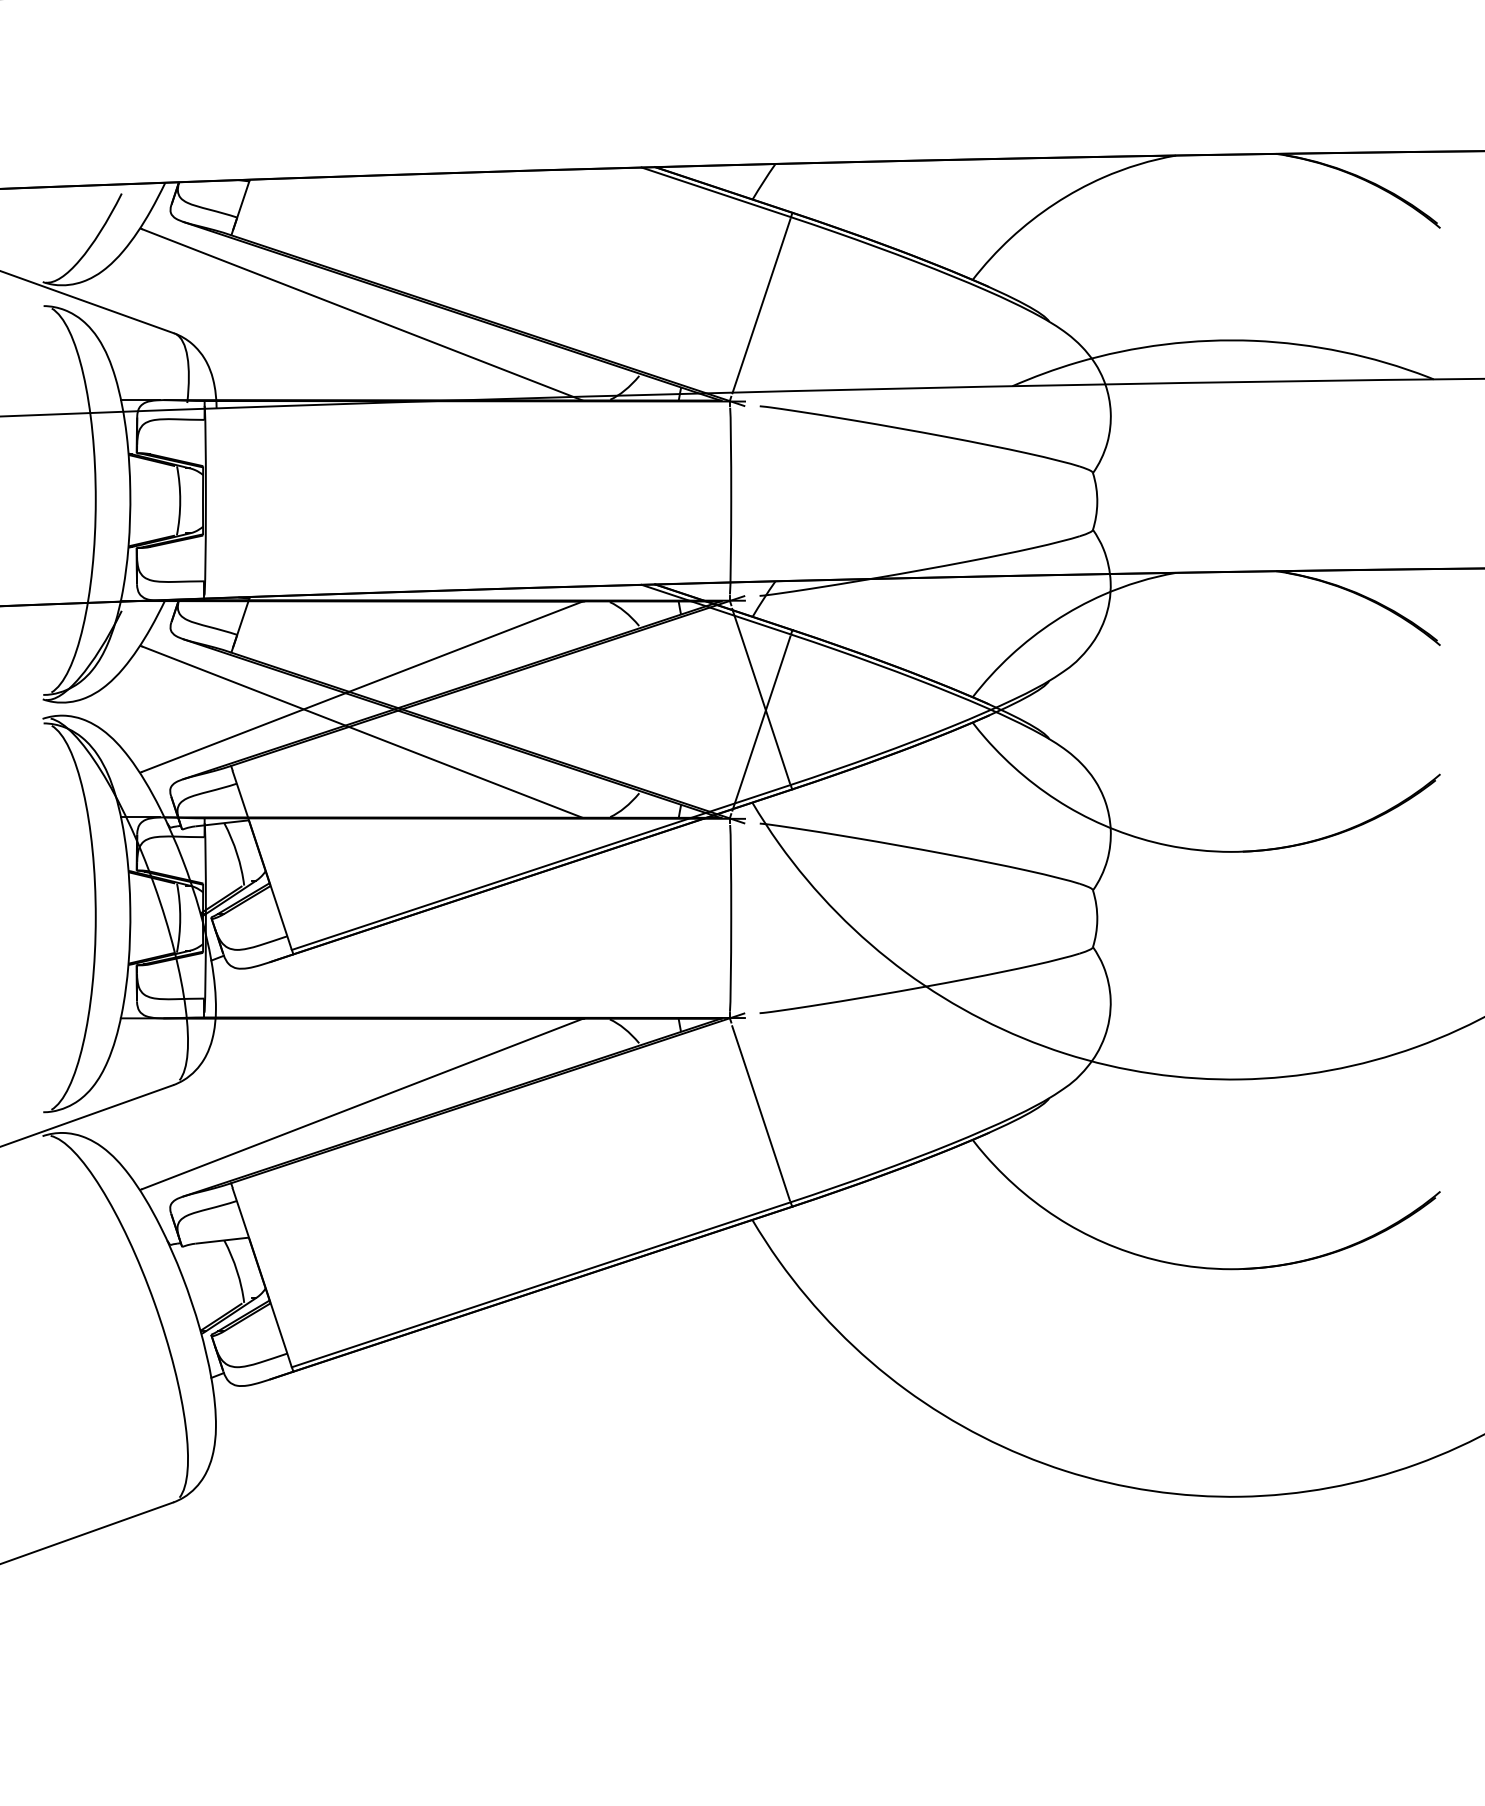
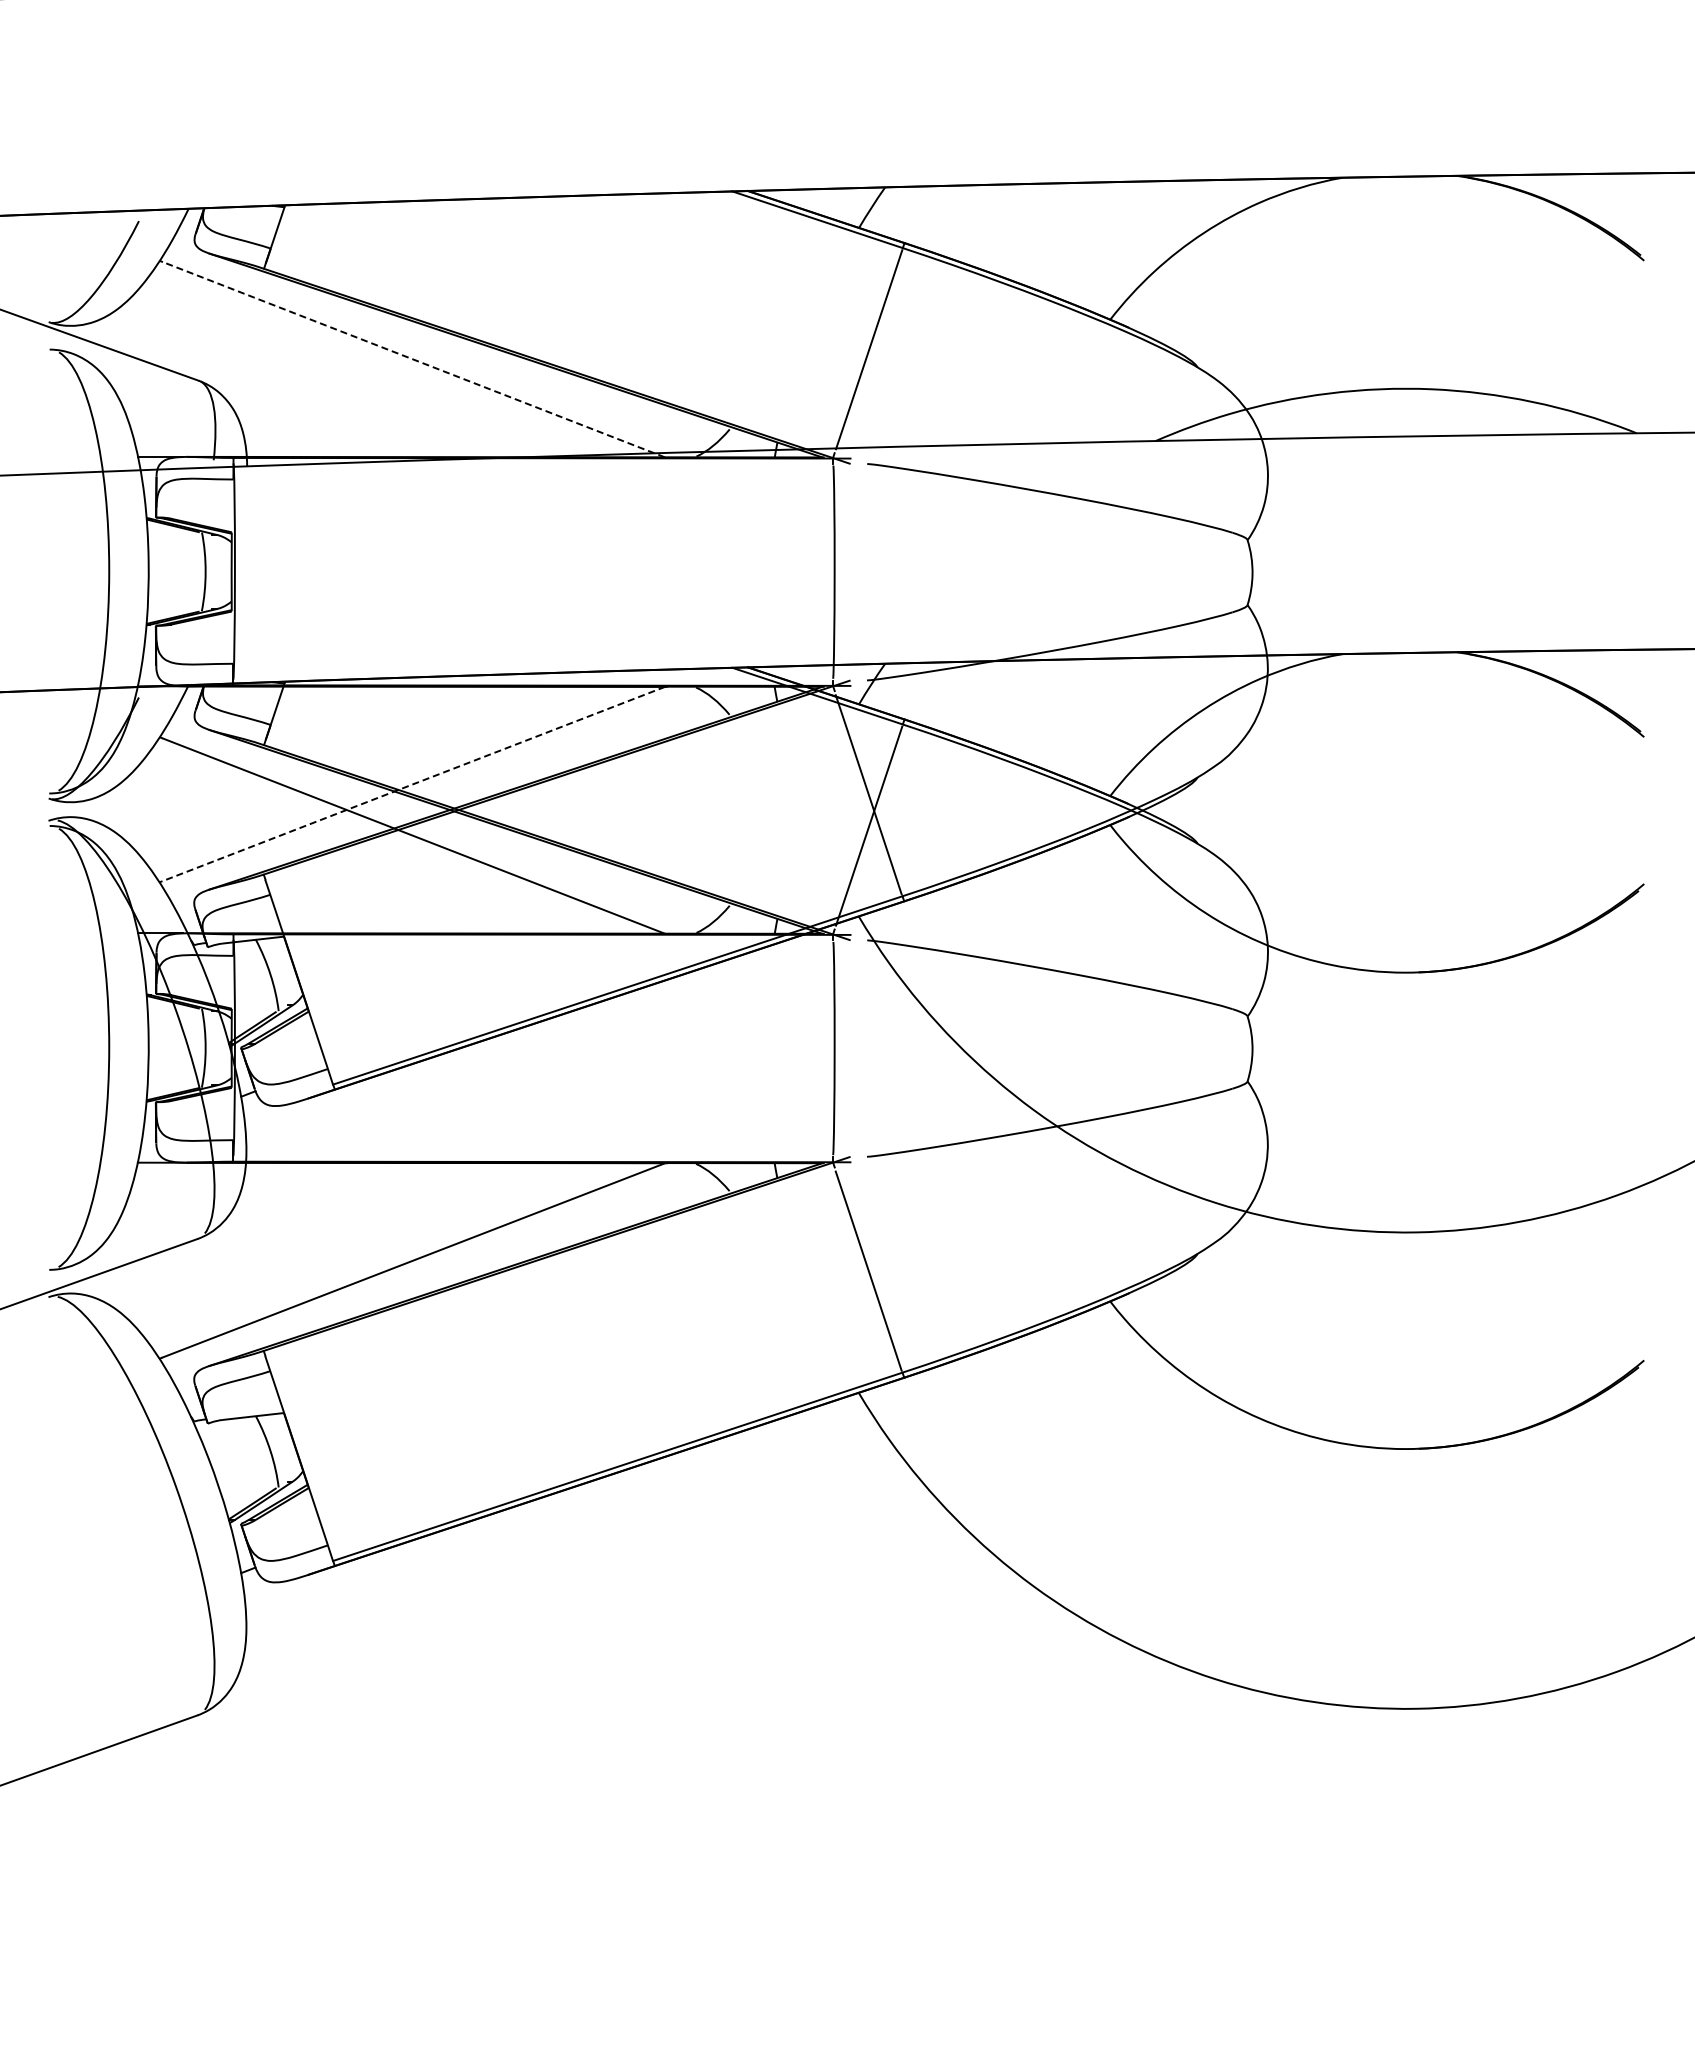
line: (362, 314) -> (413, 359), solid -> dashed
line: (362, 687) -> (413, 784), solid -> dashed

